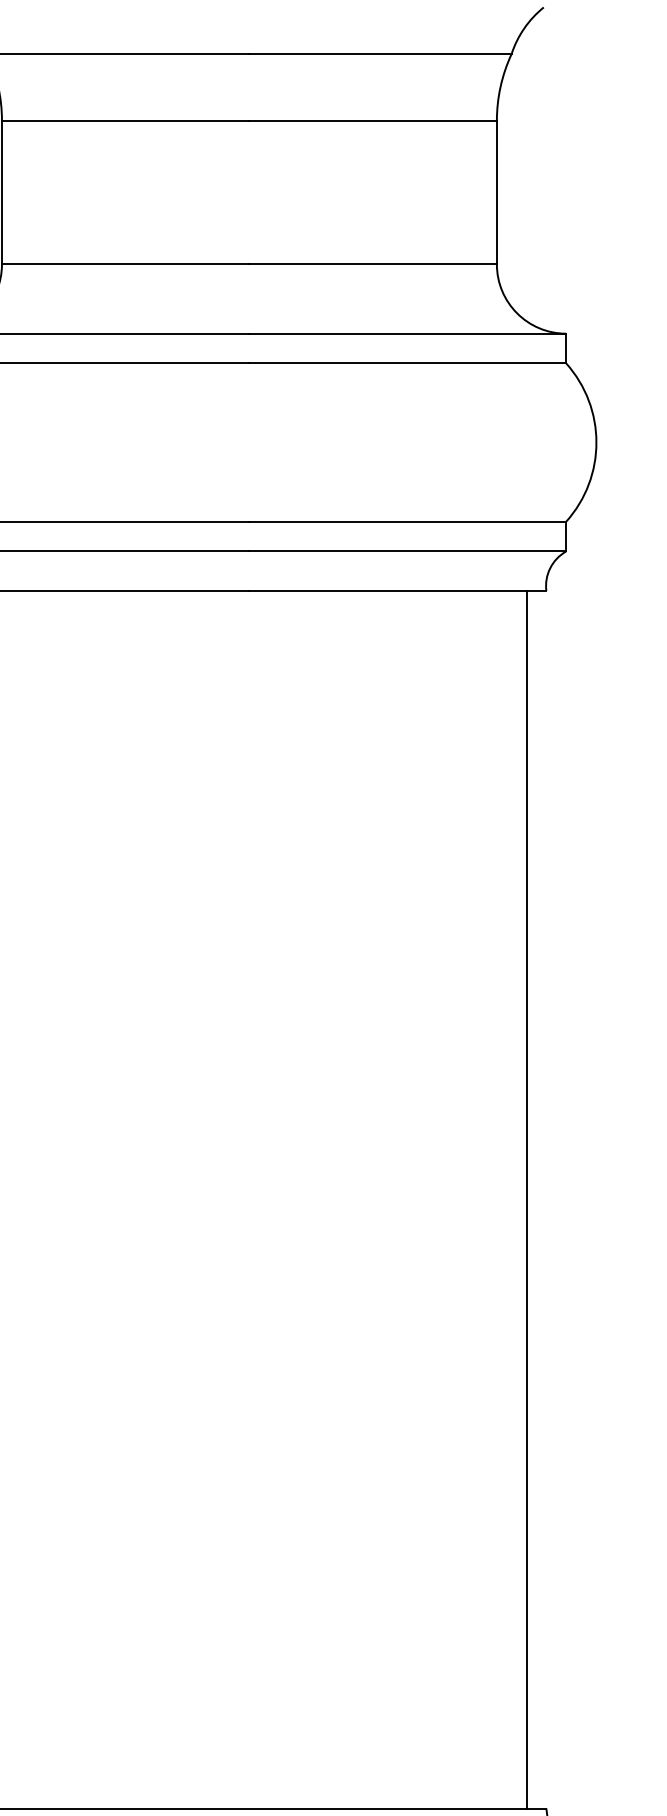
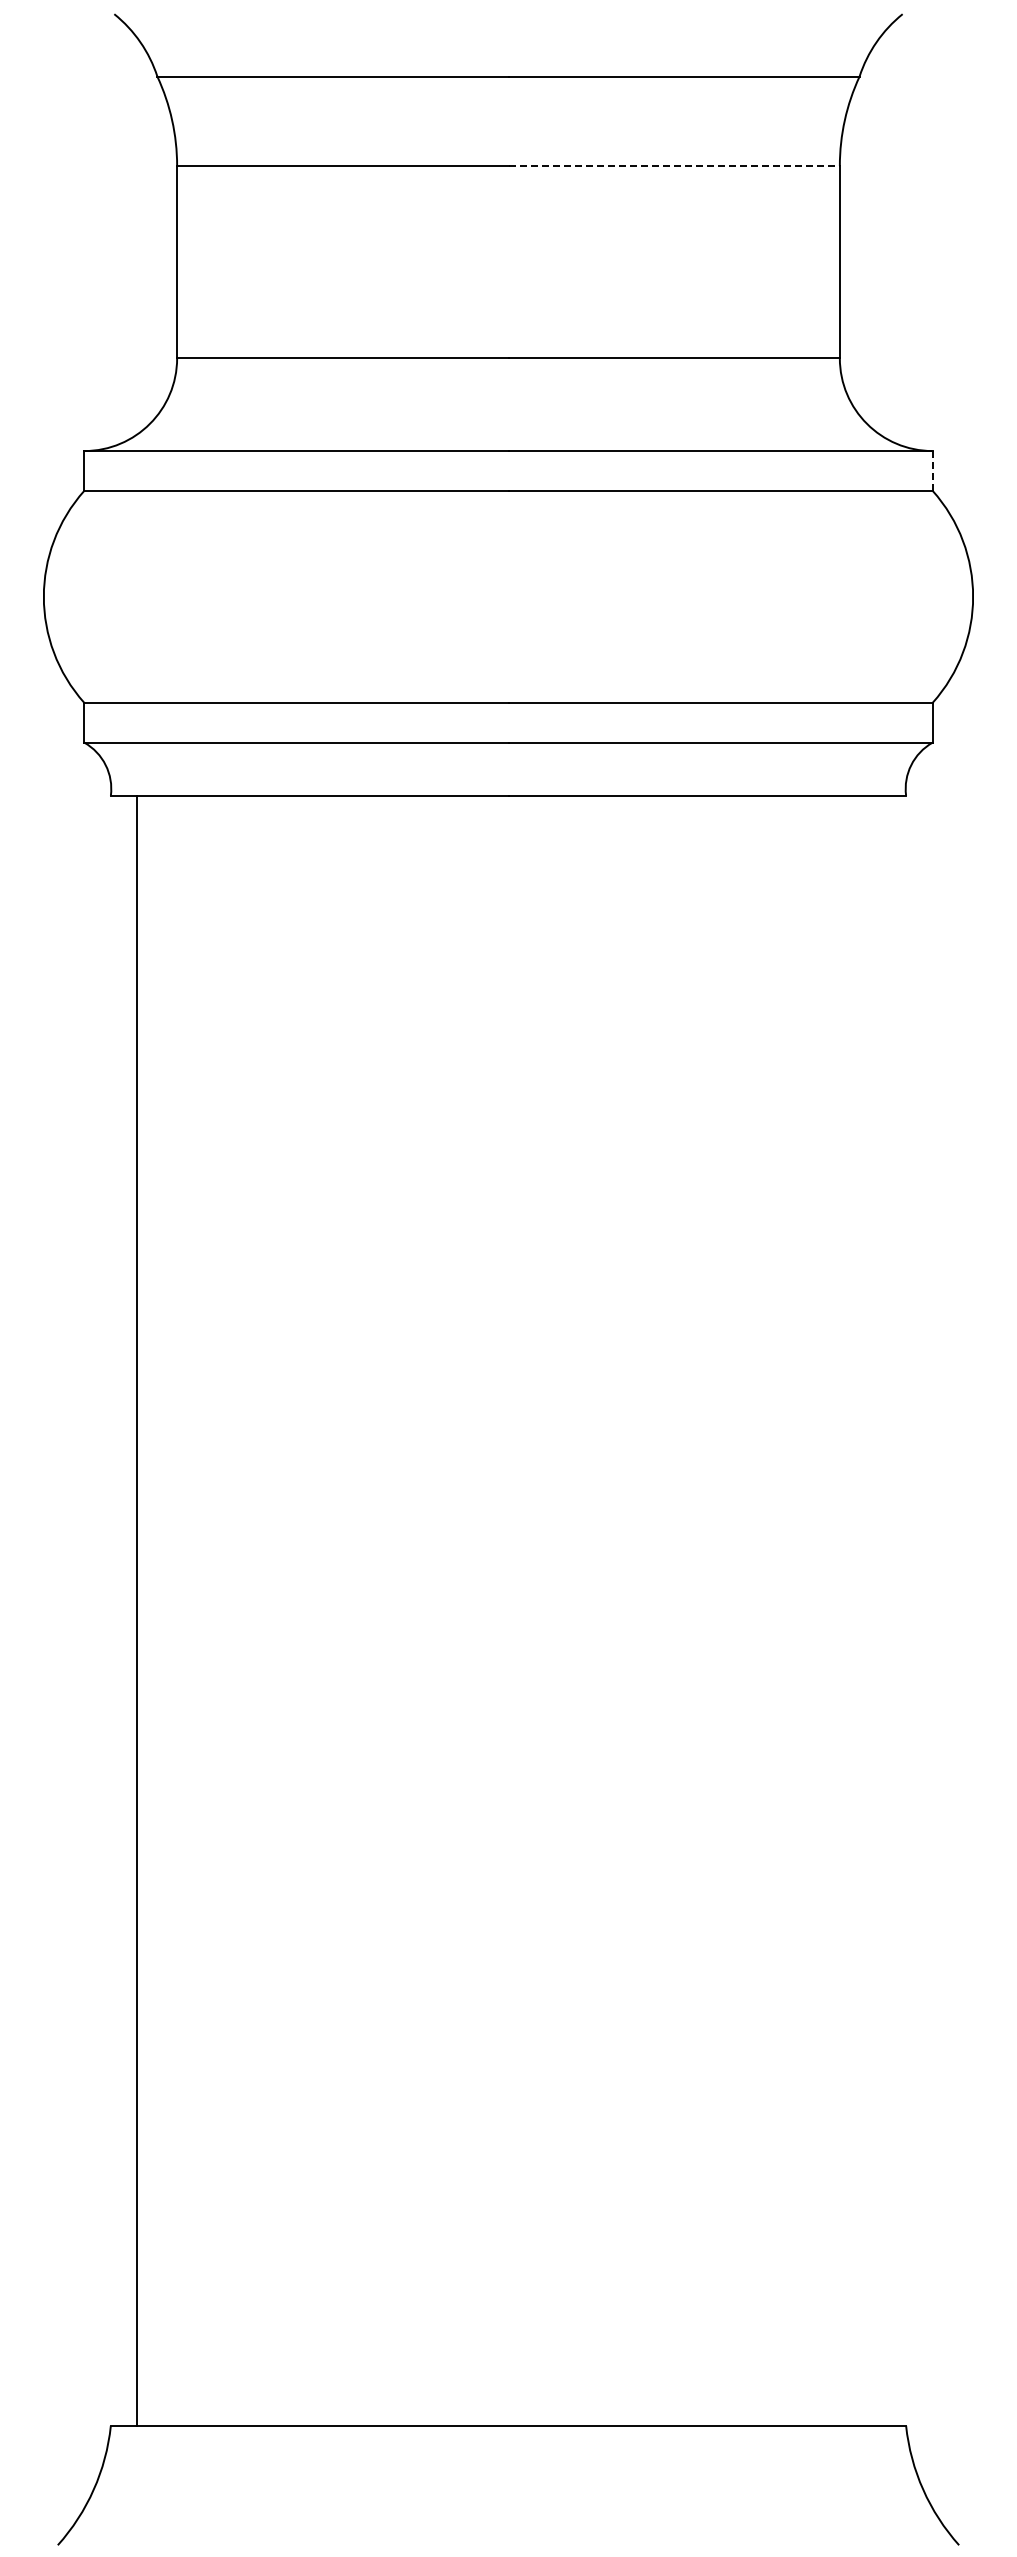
line: (373, 120) -> (674, 165), solid -> dashed
line: (566, 348) -> (932, 470), solid -> dashed
line: (526, 1199) -> (879, 1610), removed

